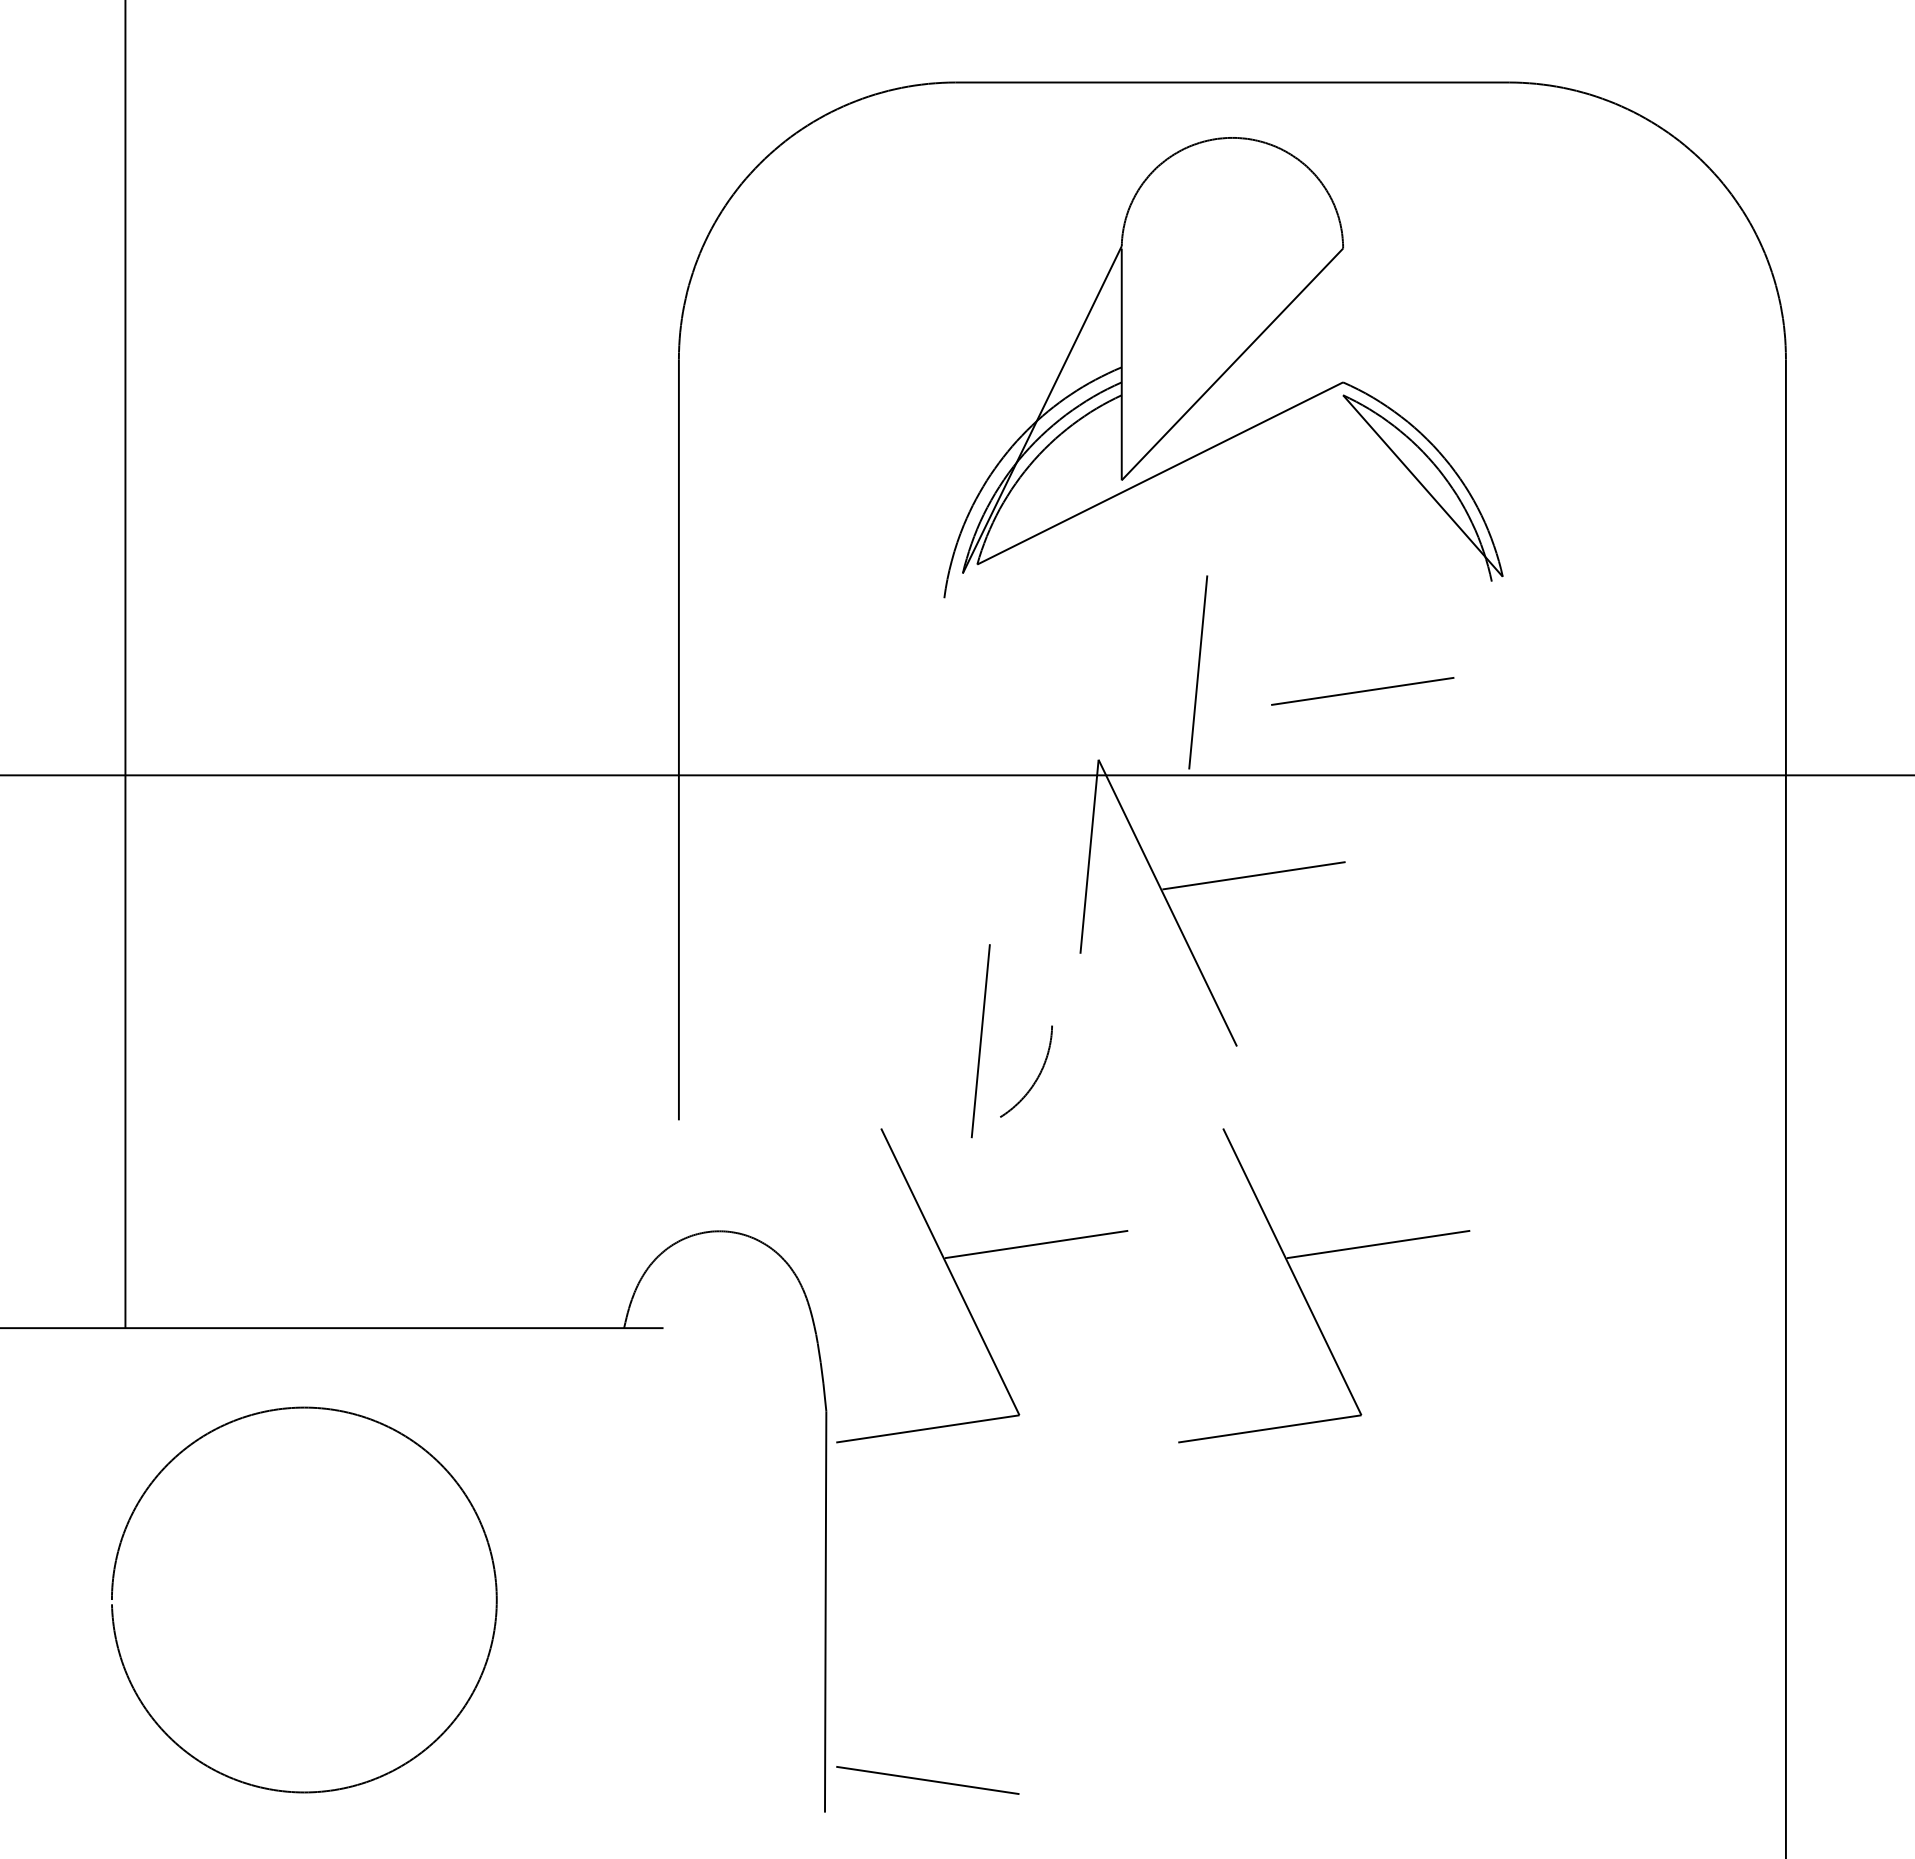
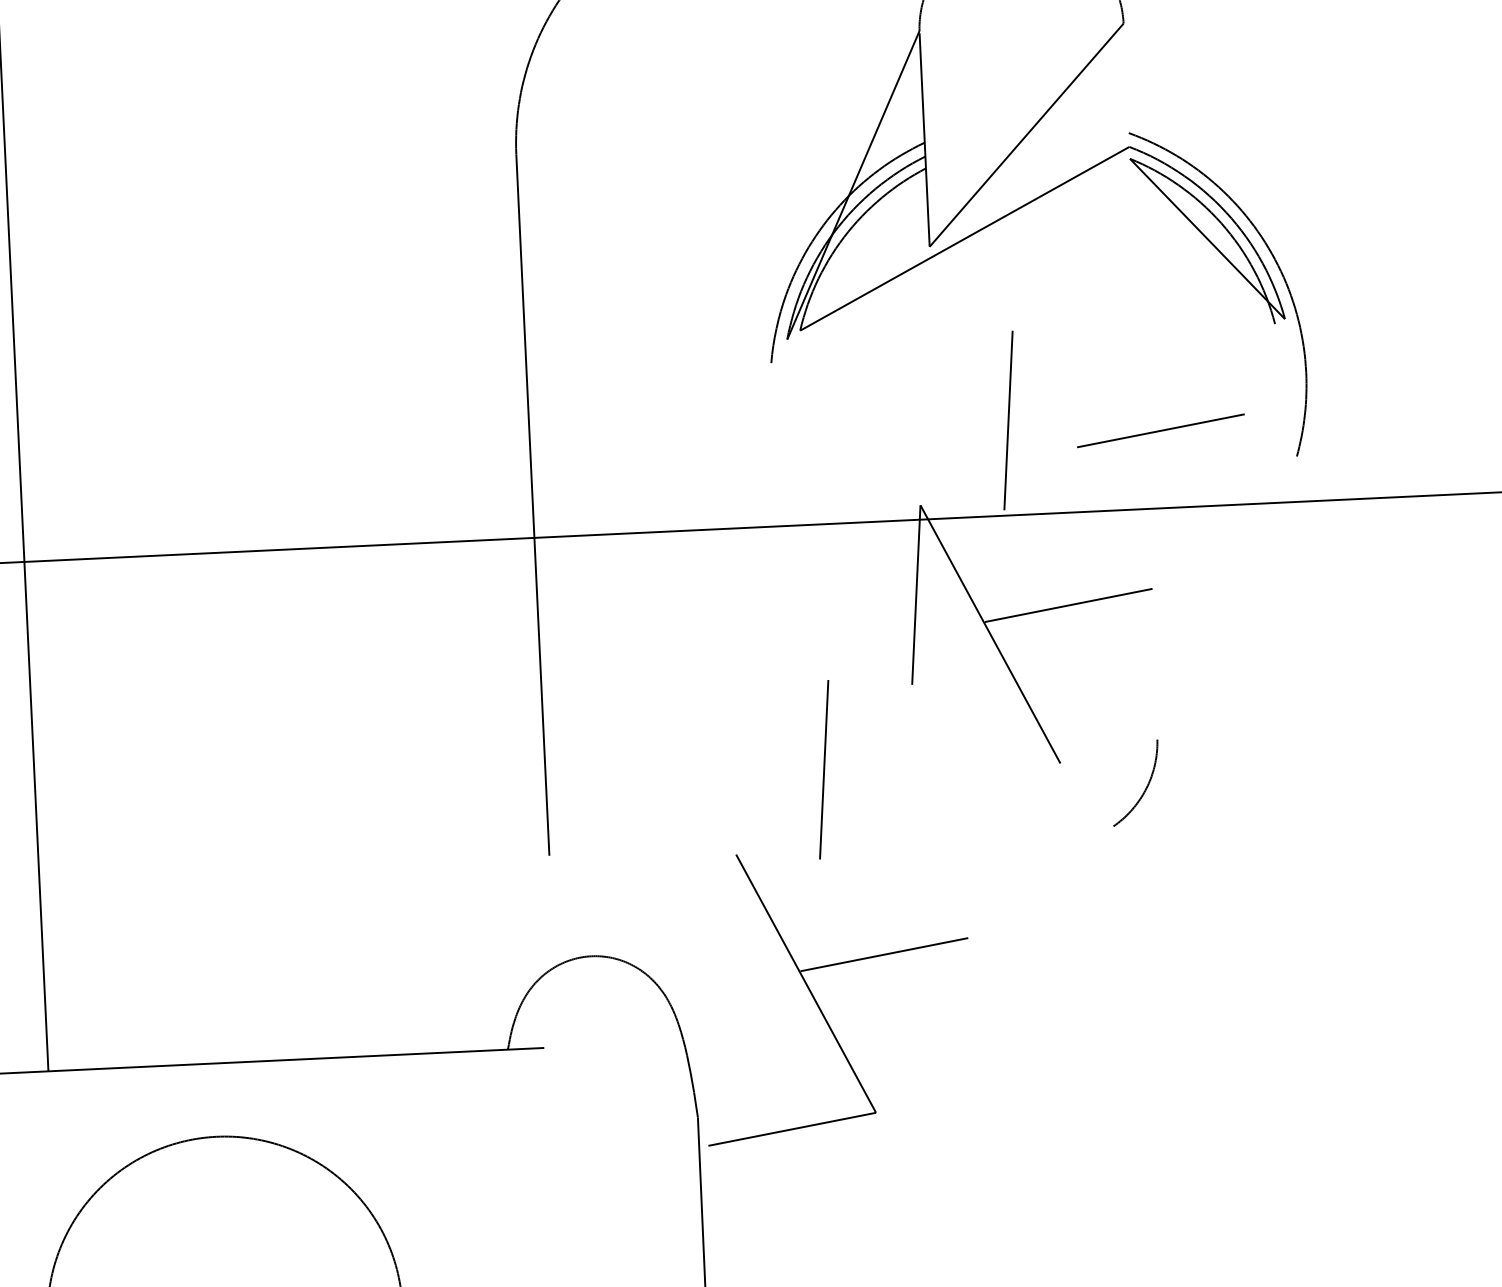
part: (1498, 522) -> (1278, 269), added
part: (1035, 1079) -> (1144, 790), moved
part: (1304, 1294) -> (1133, 989), removed

